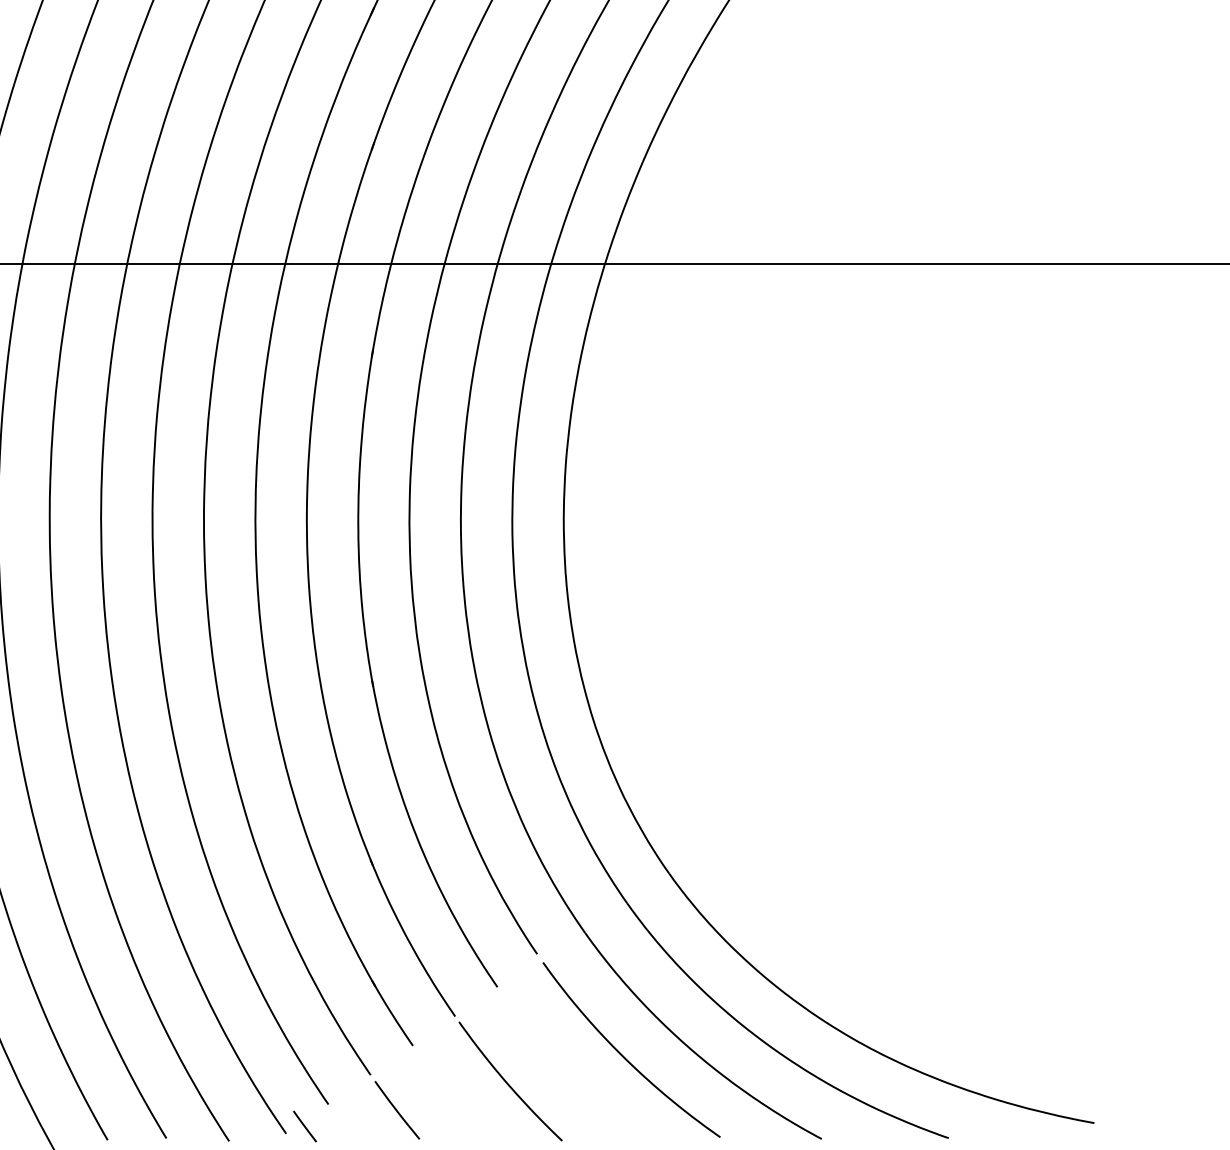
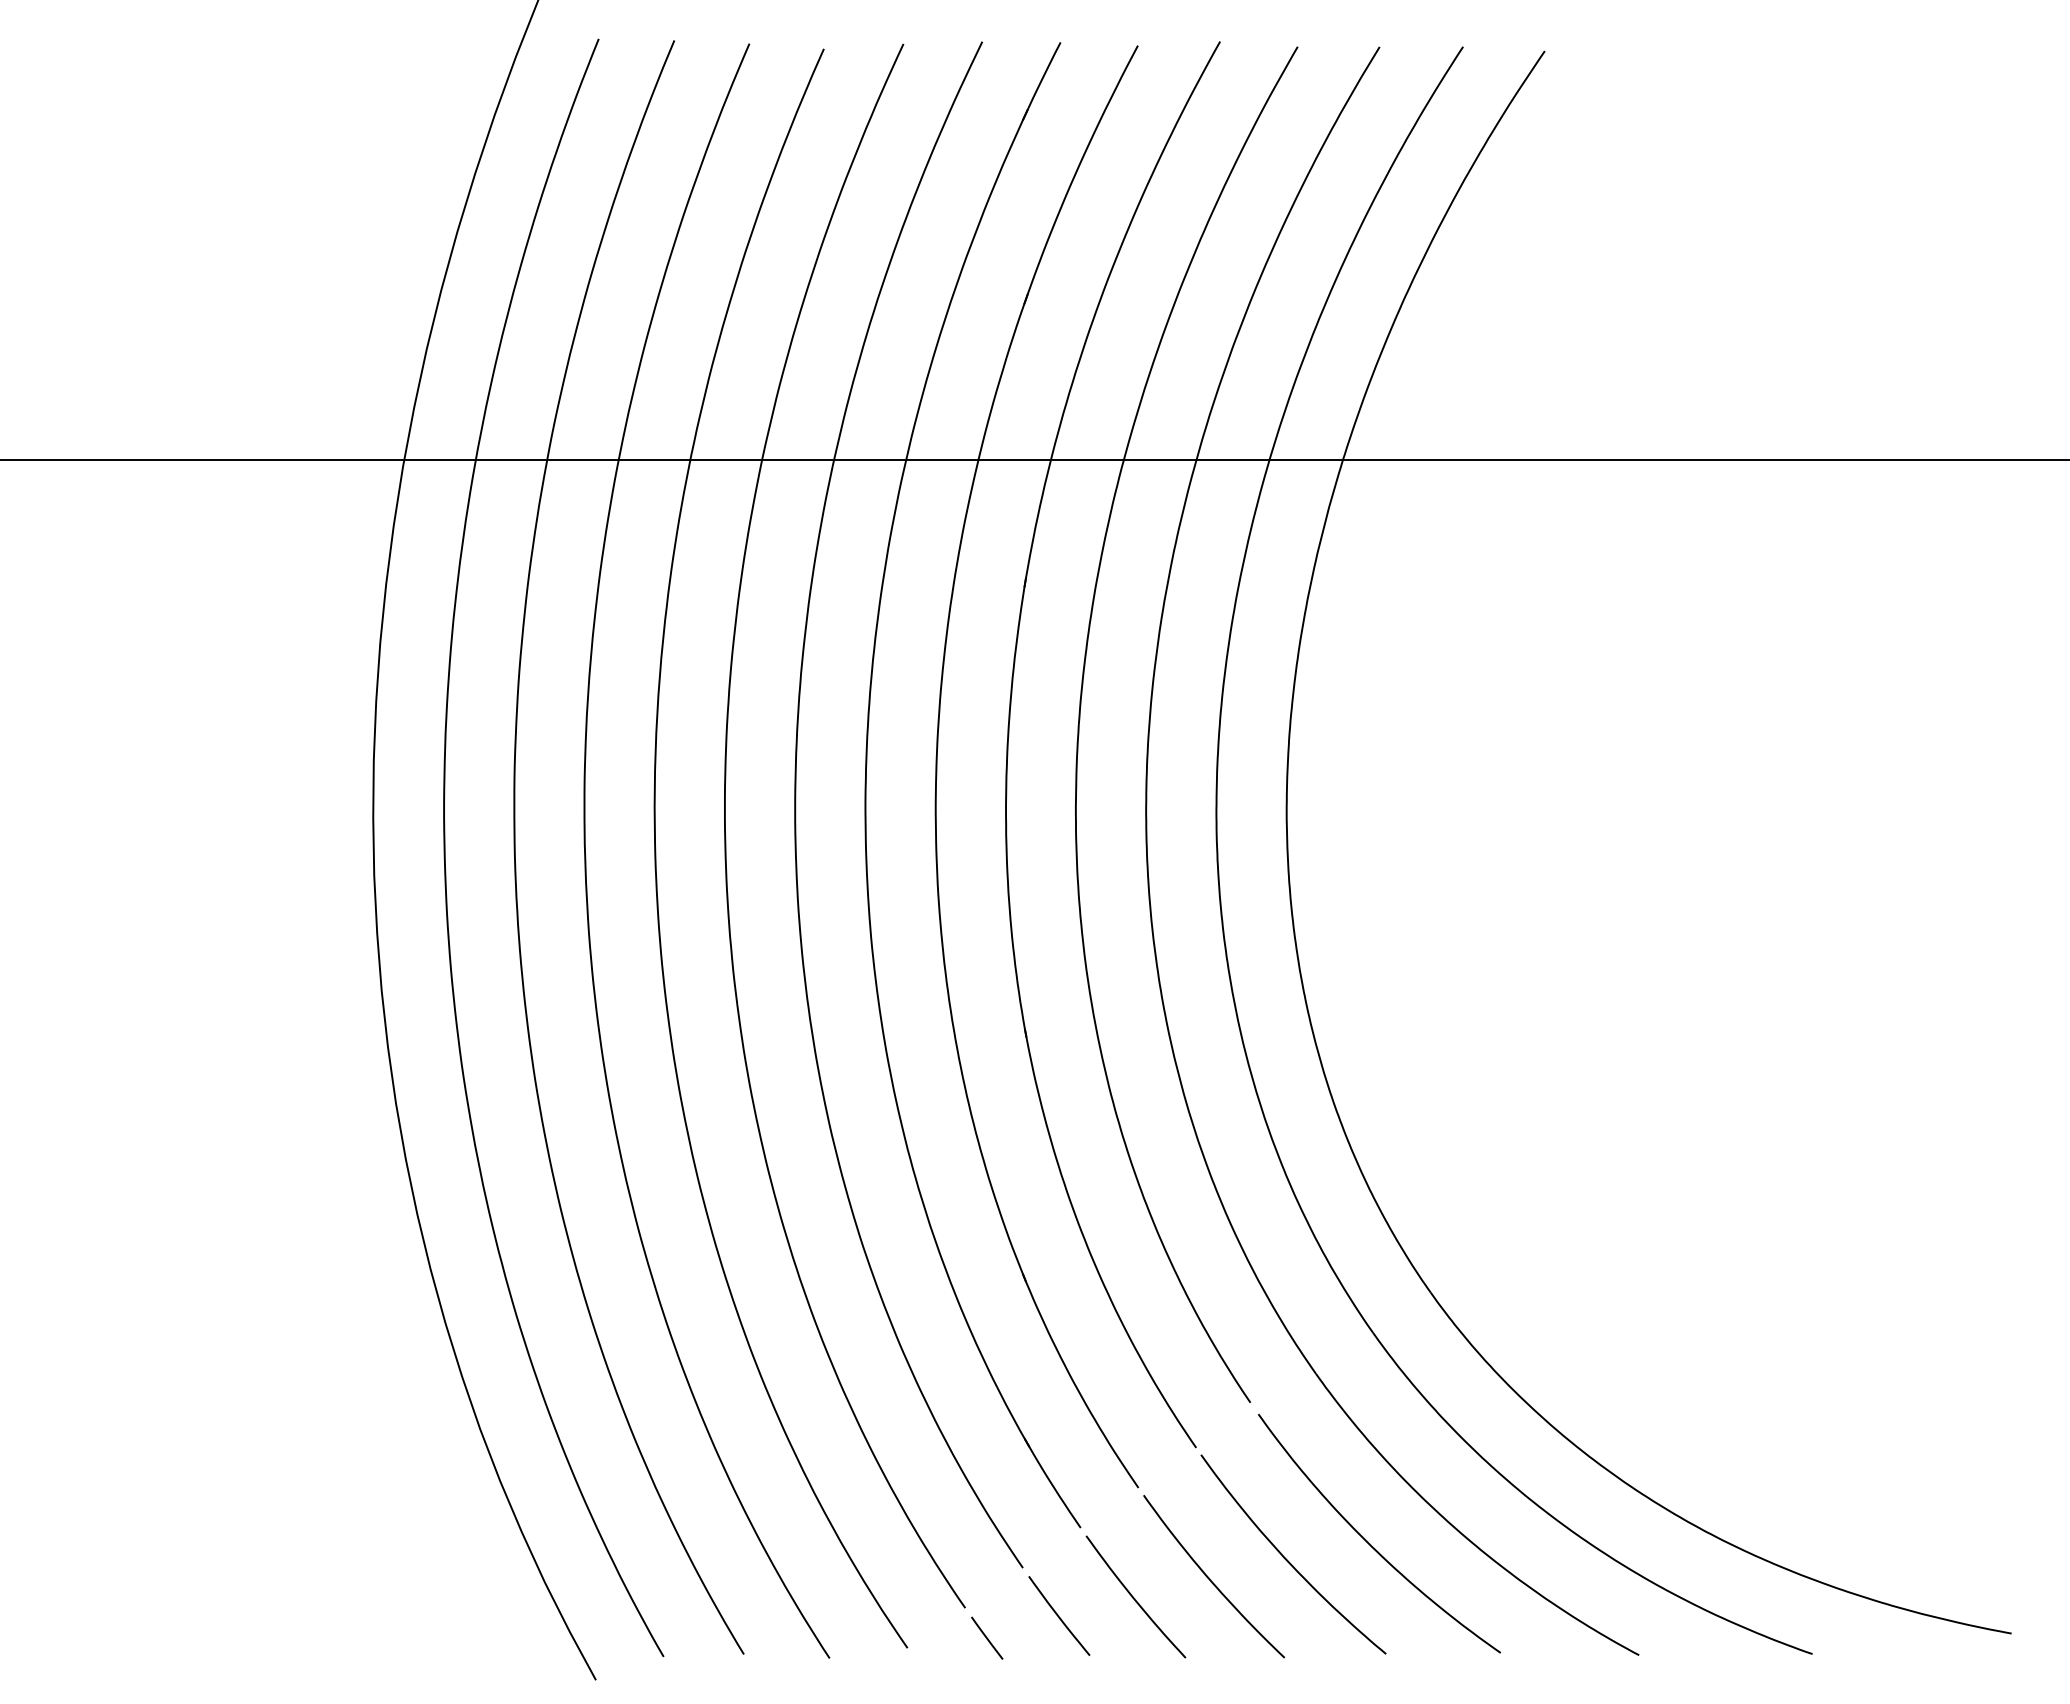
curve: (564, 1068) -> (1287, 1559), added
curve: (452, 1096) -> (1134, 1597), added
line: (305, 1126) -> (987, 1637), moved

